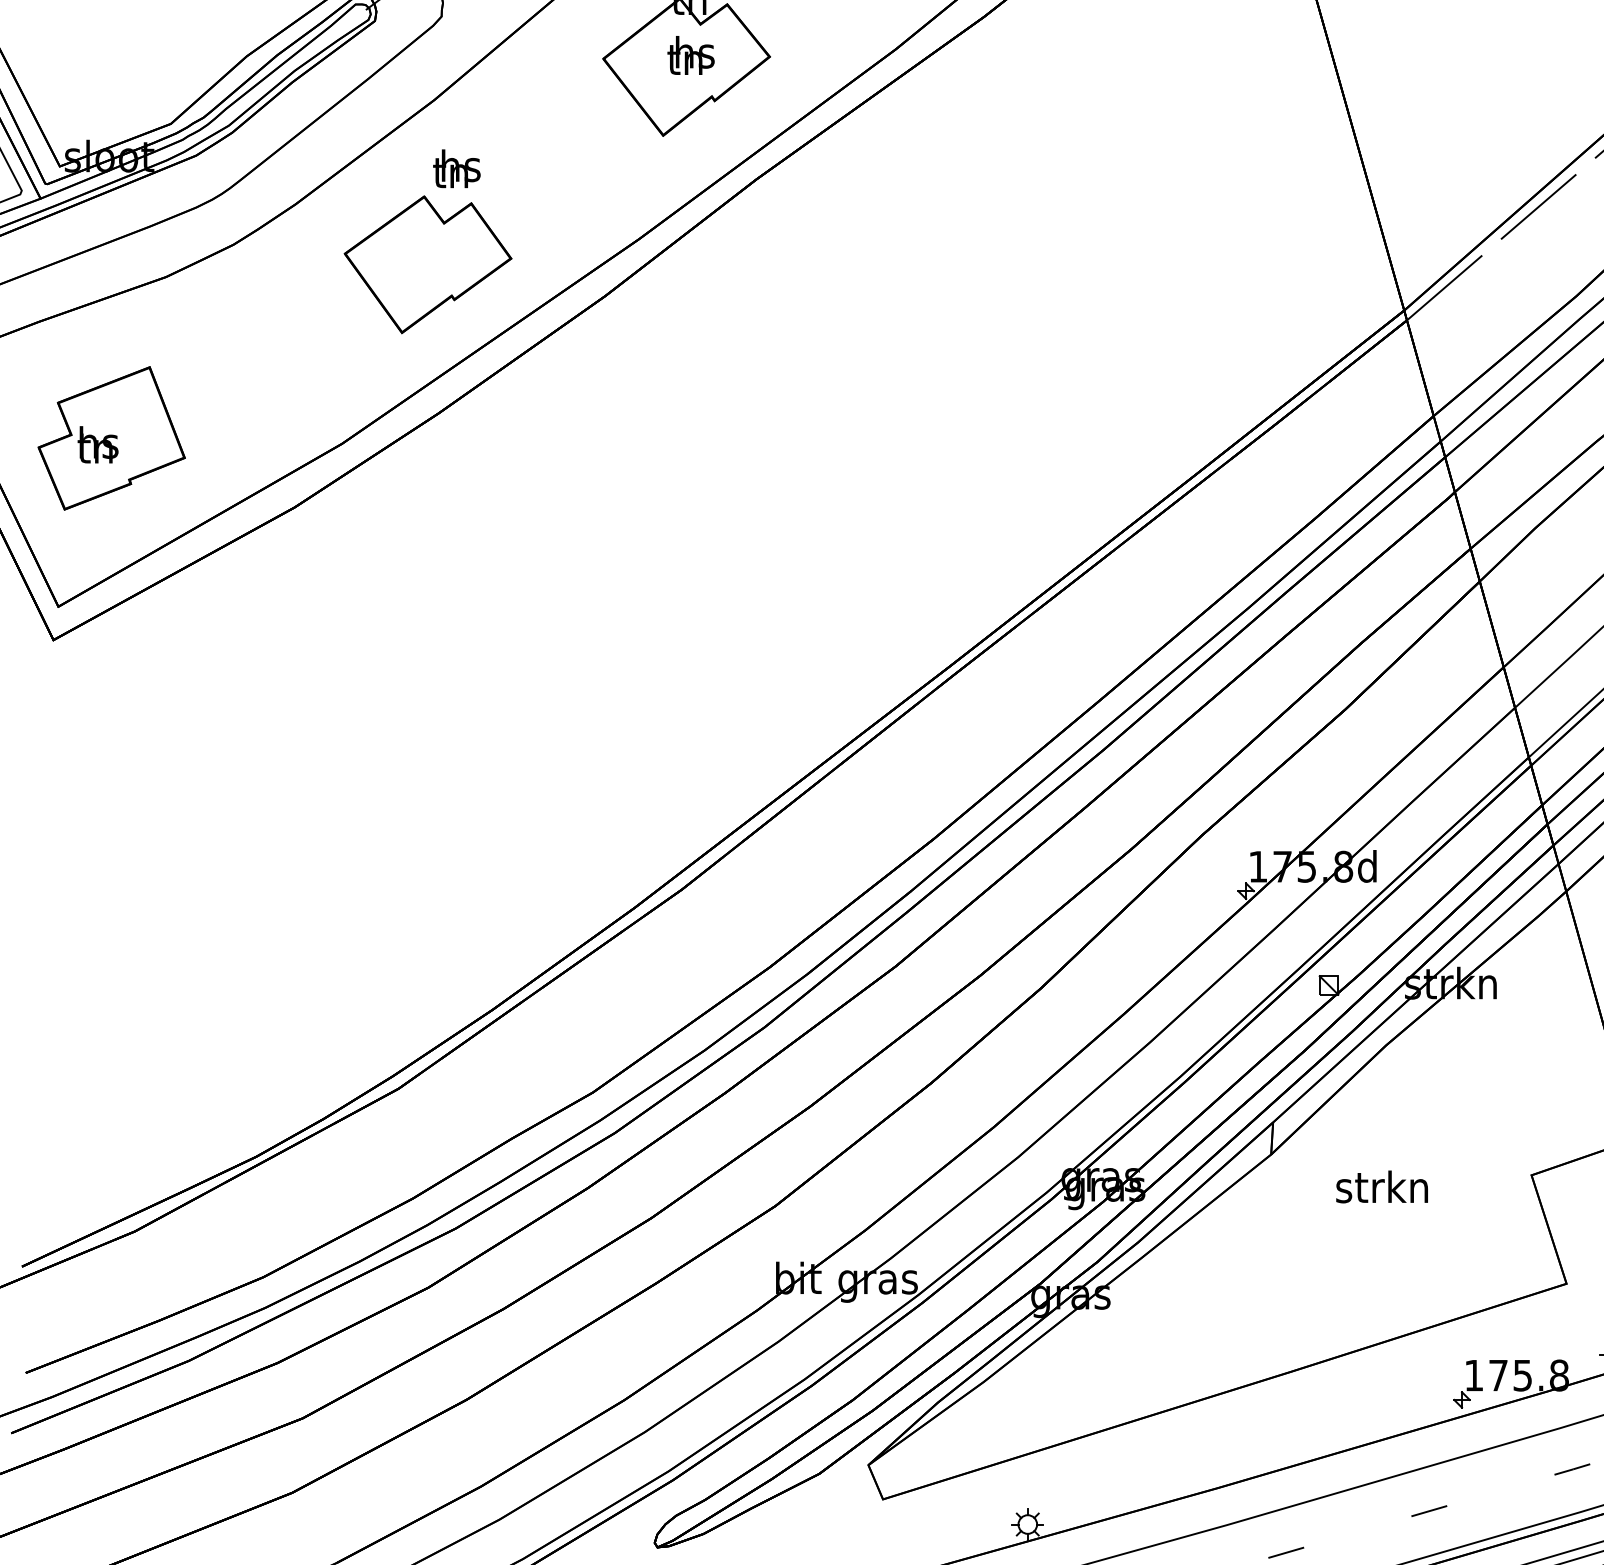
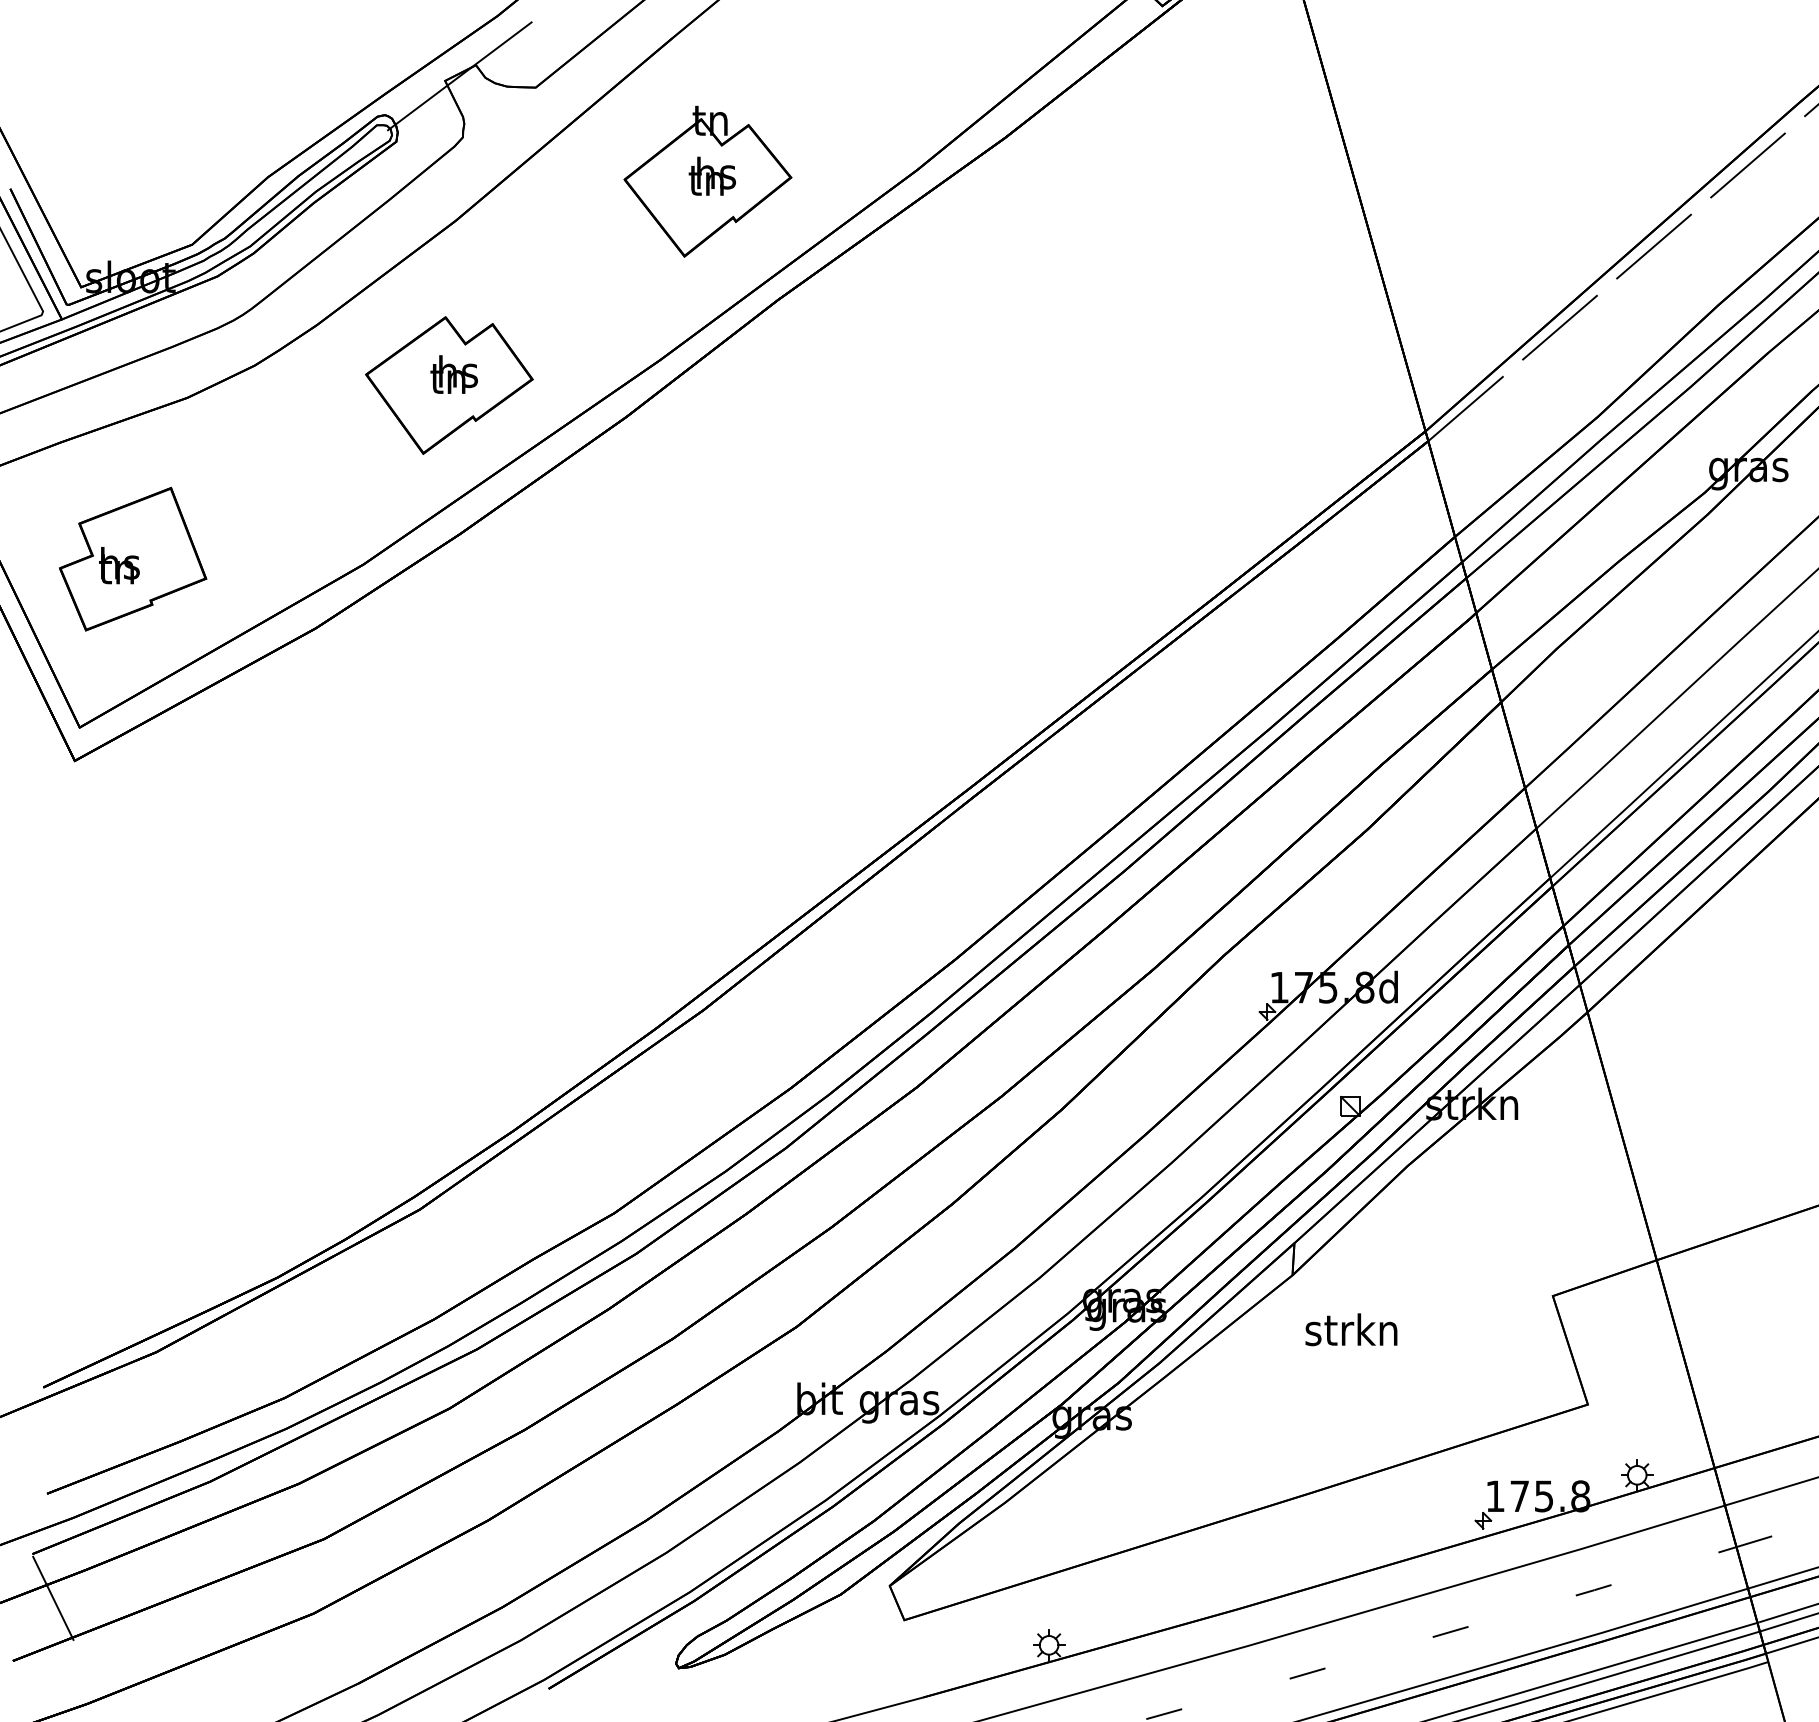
text: (456, 168) -> (453, 374), moved
text: (1382, 1186) -> (1351, 1329), moved
line: (32, 1476) -> (53, 1597), added

